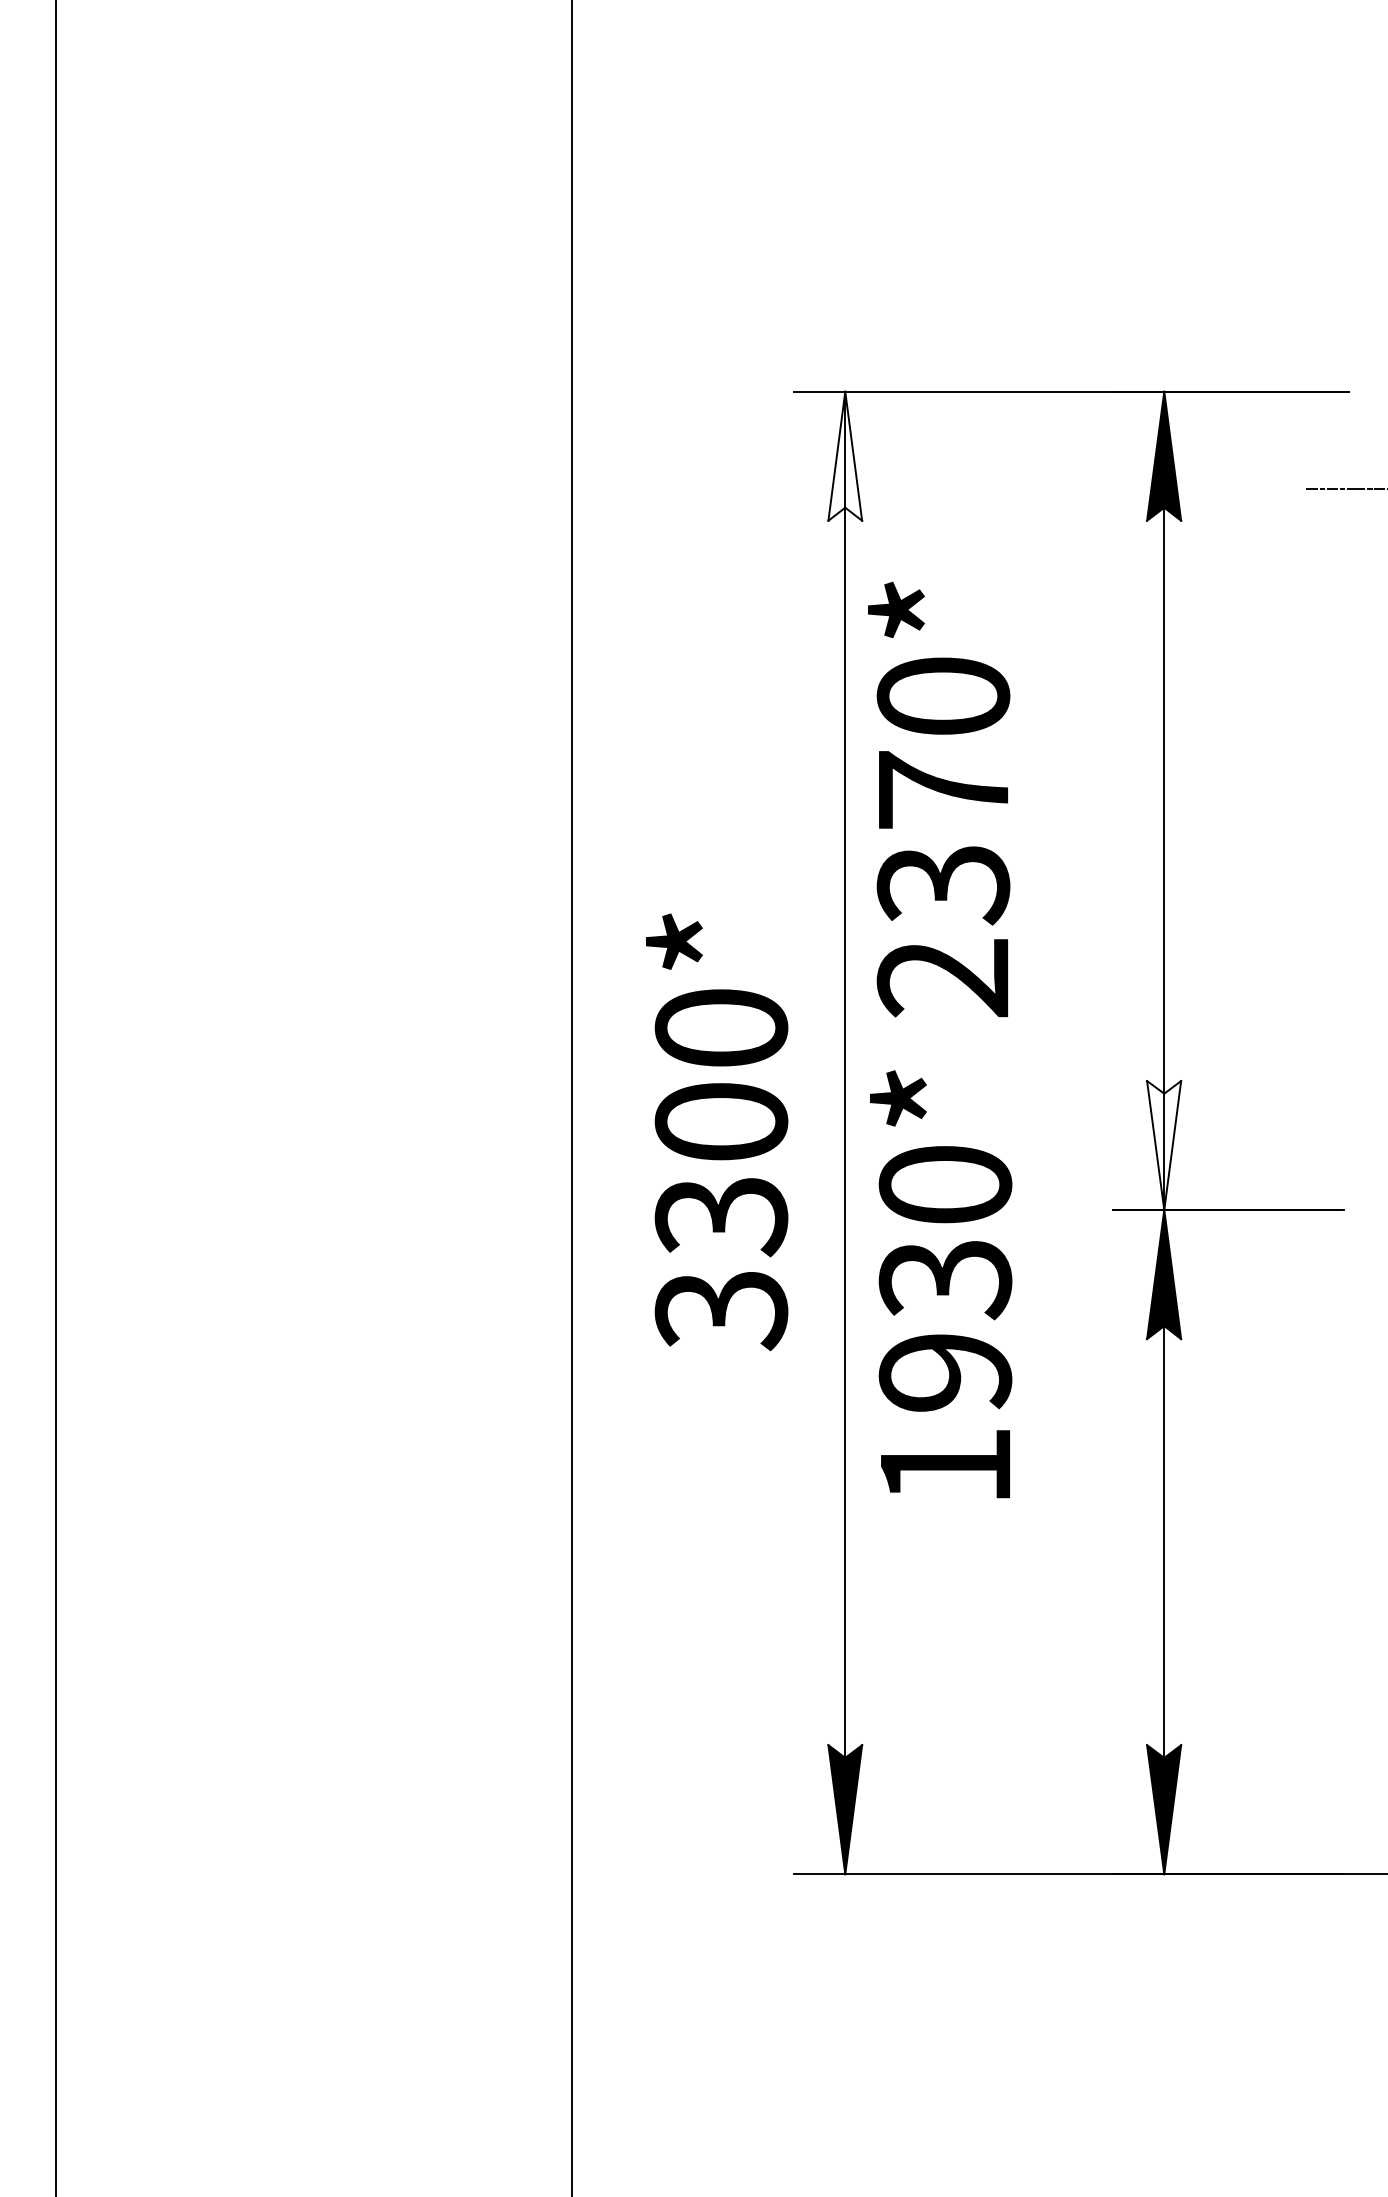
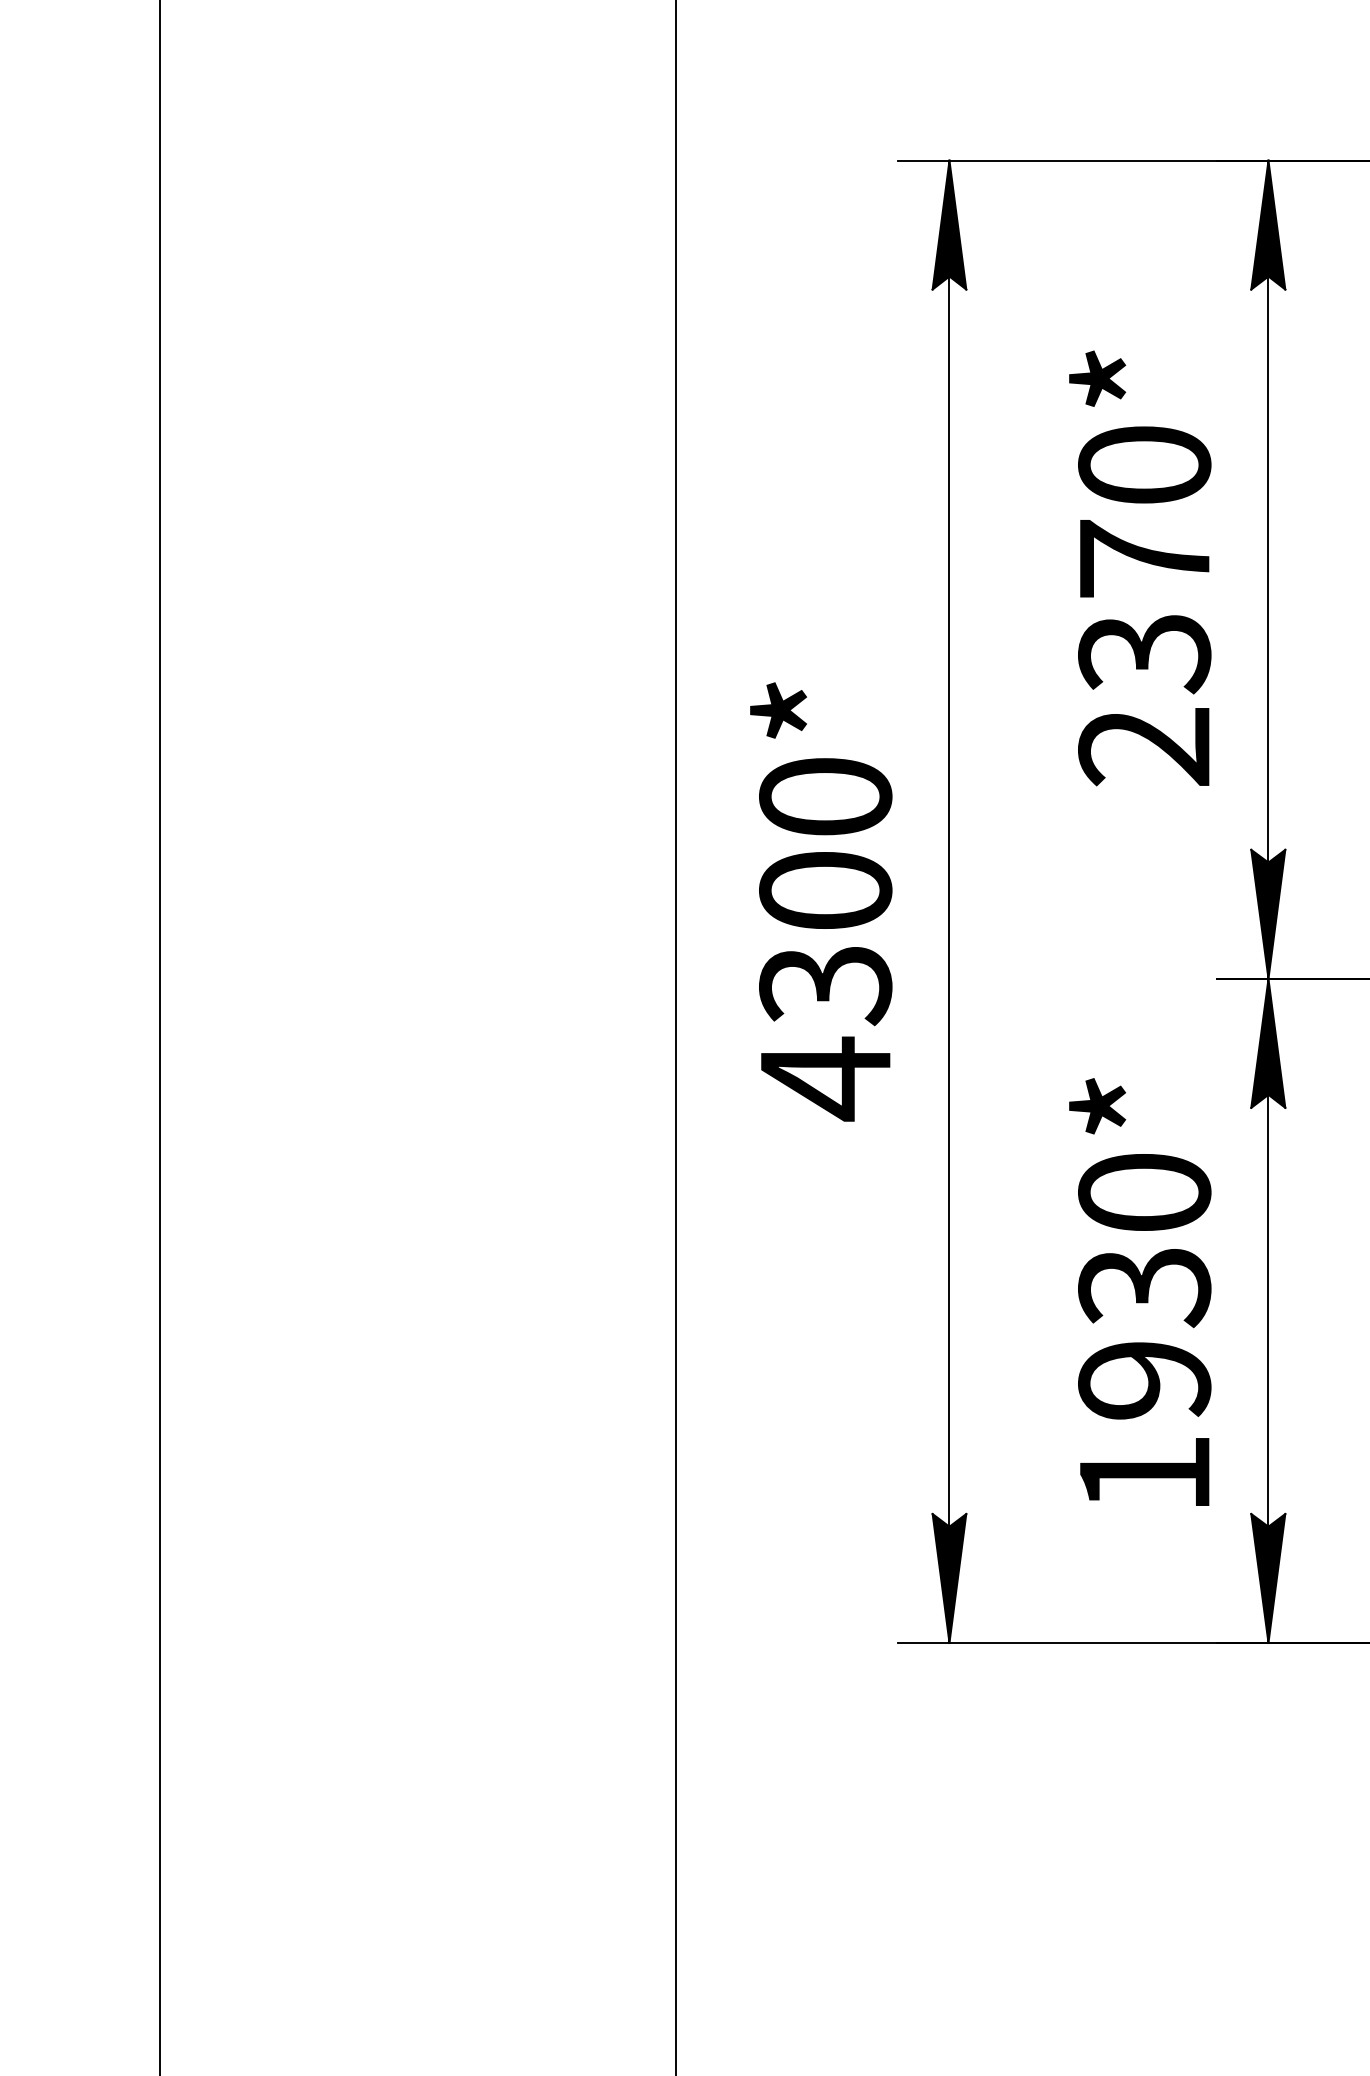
fill: (845, 455) -> (949, 224), added
text: (939, 799) -> (1140, 568), moved
fill: (1164, 1145) -> (1268, 914), added
text: (941, 1284) -> (1140, 1292), moved
text: (721, 1309) -> (825, 1078), 3300* -> 4300*

